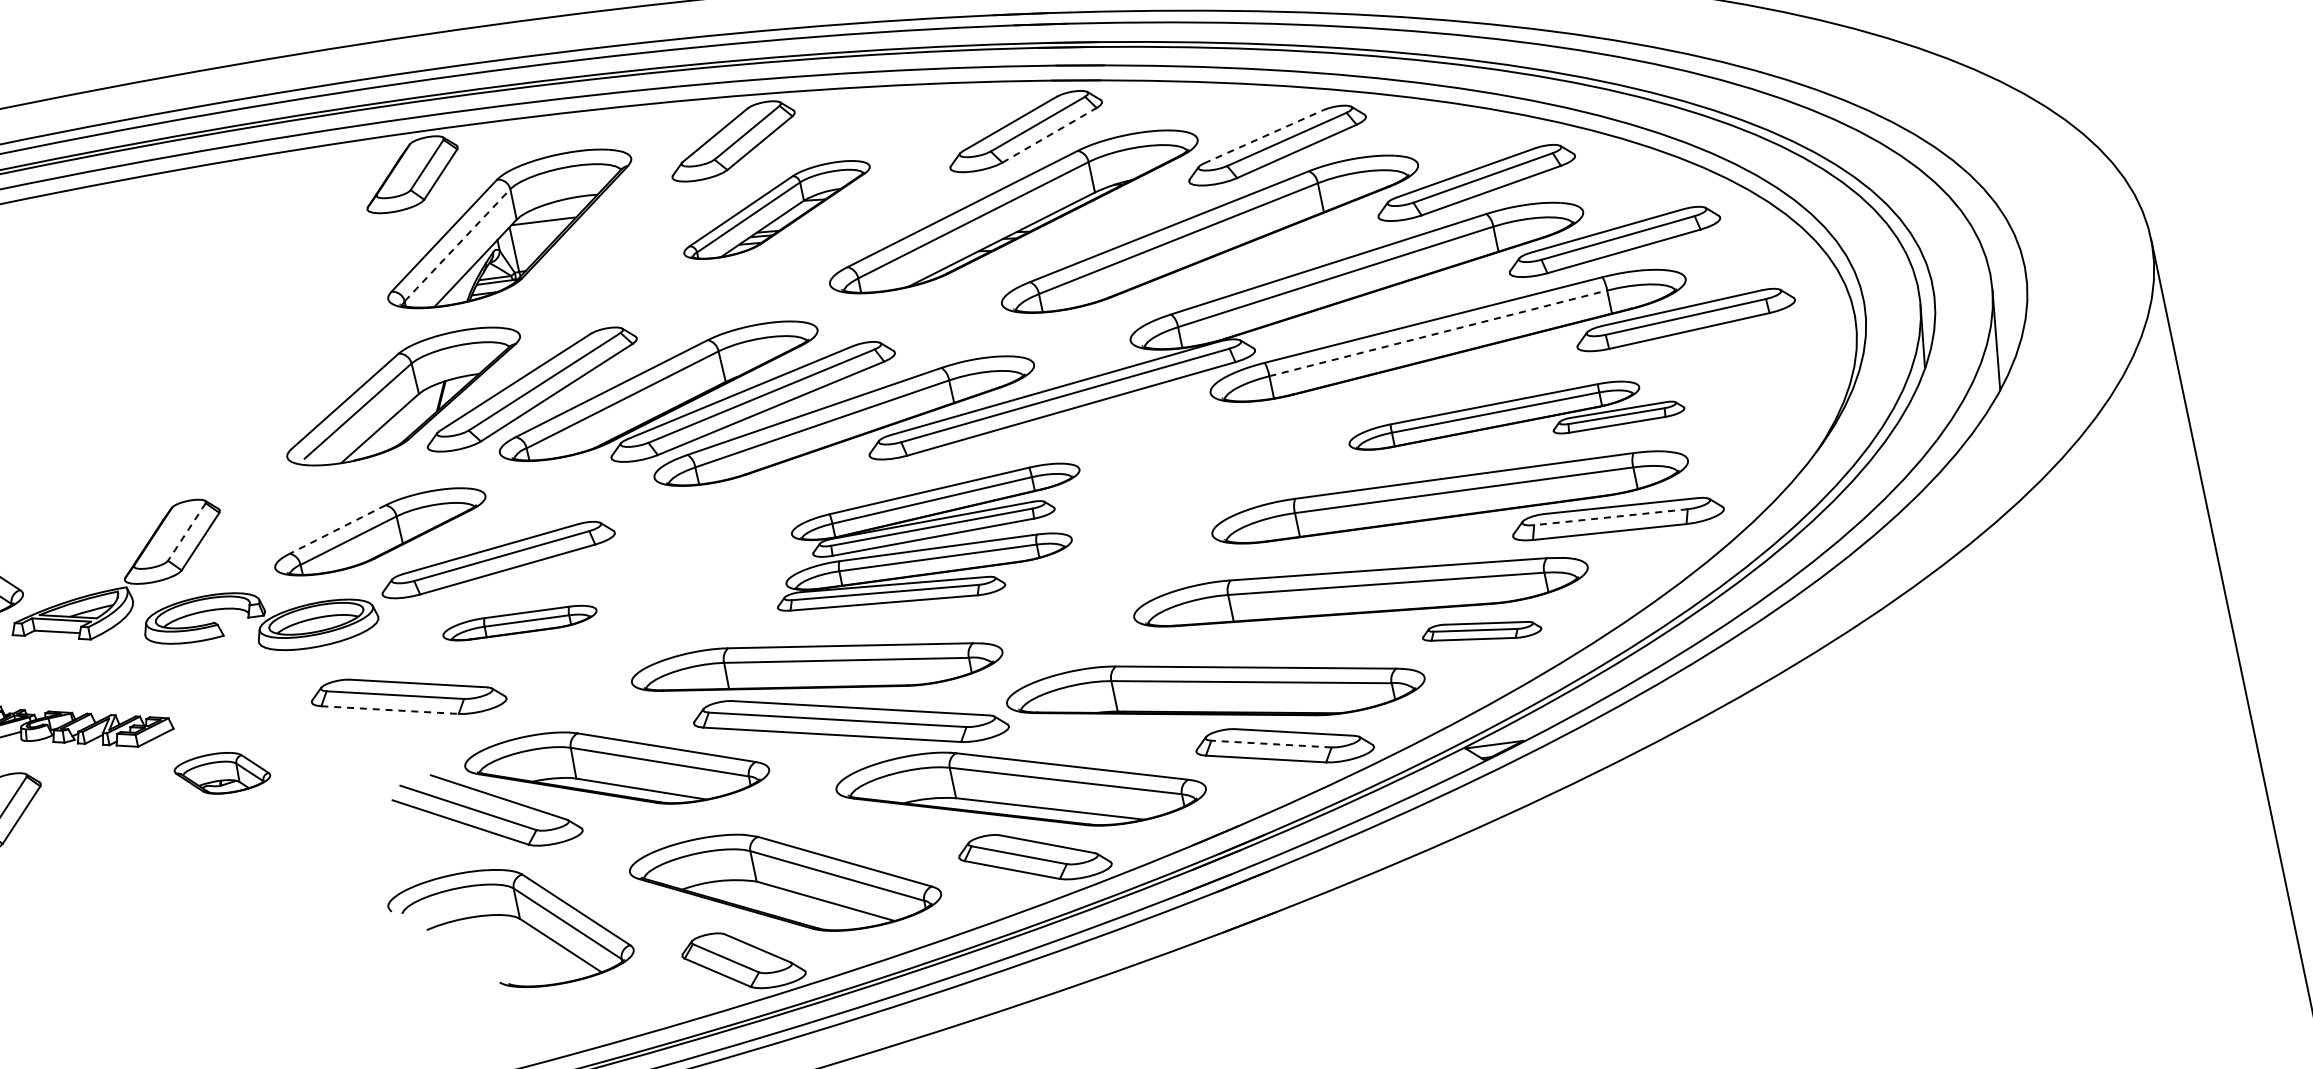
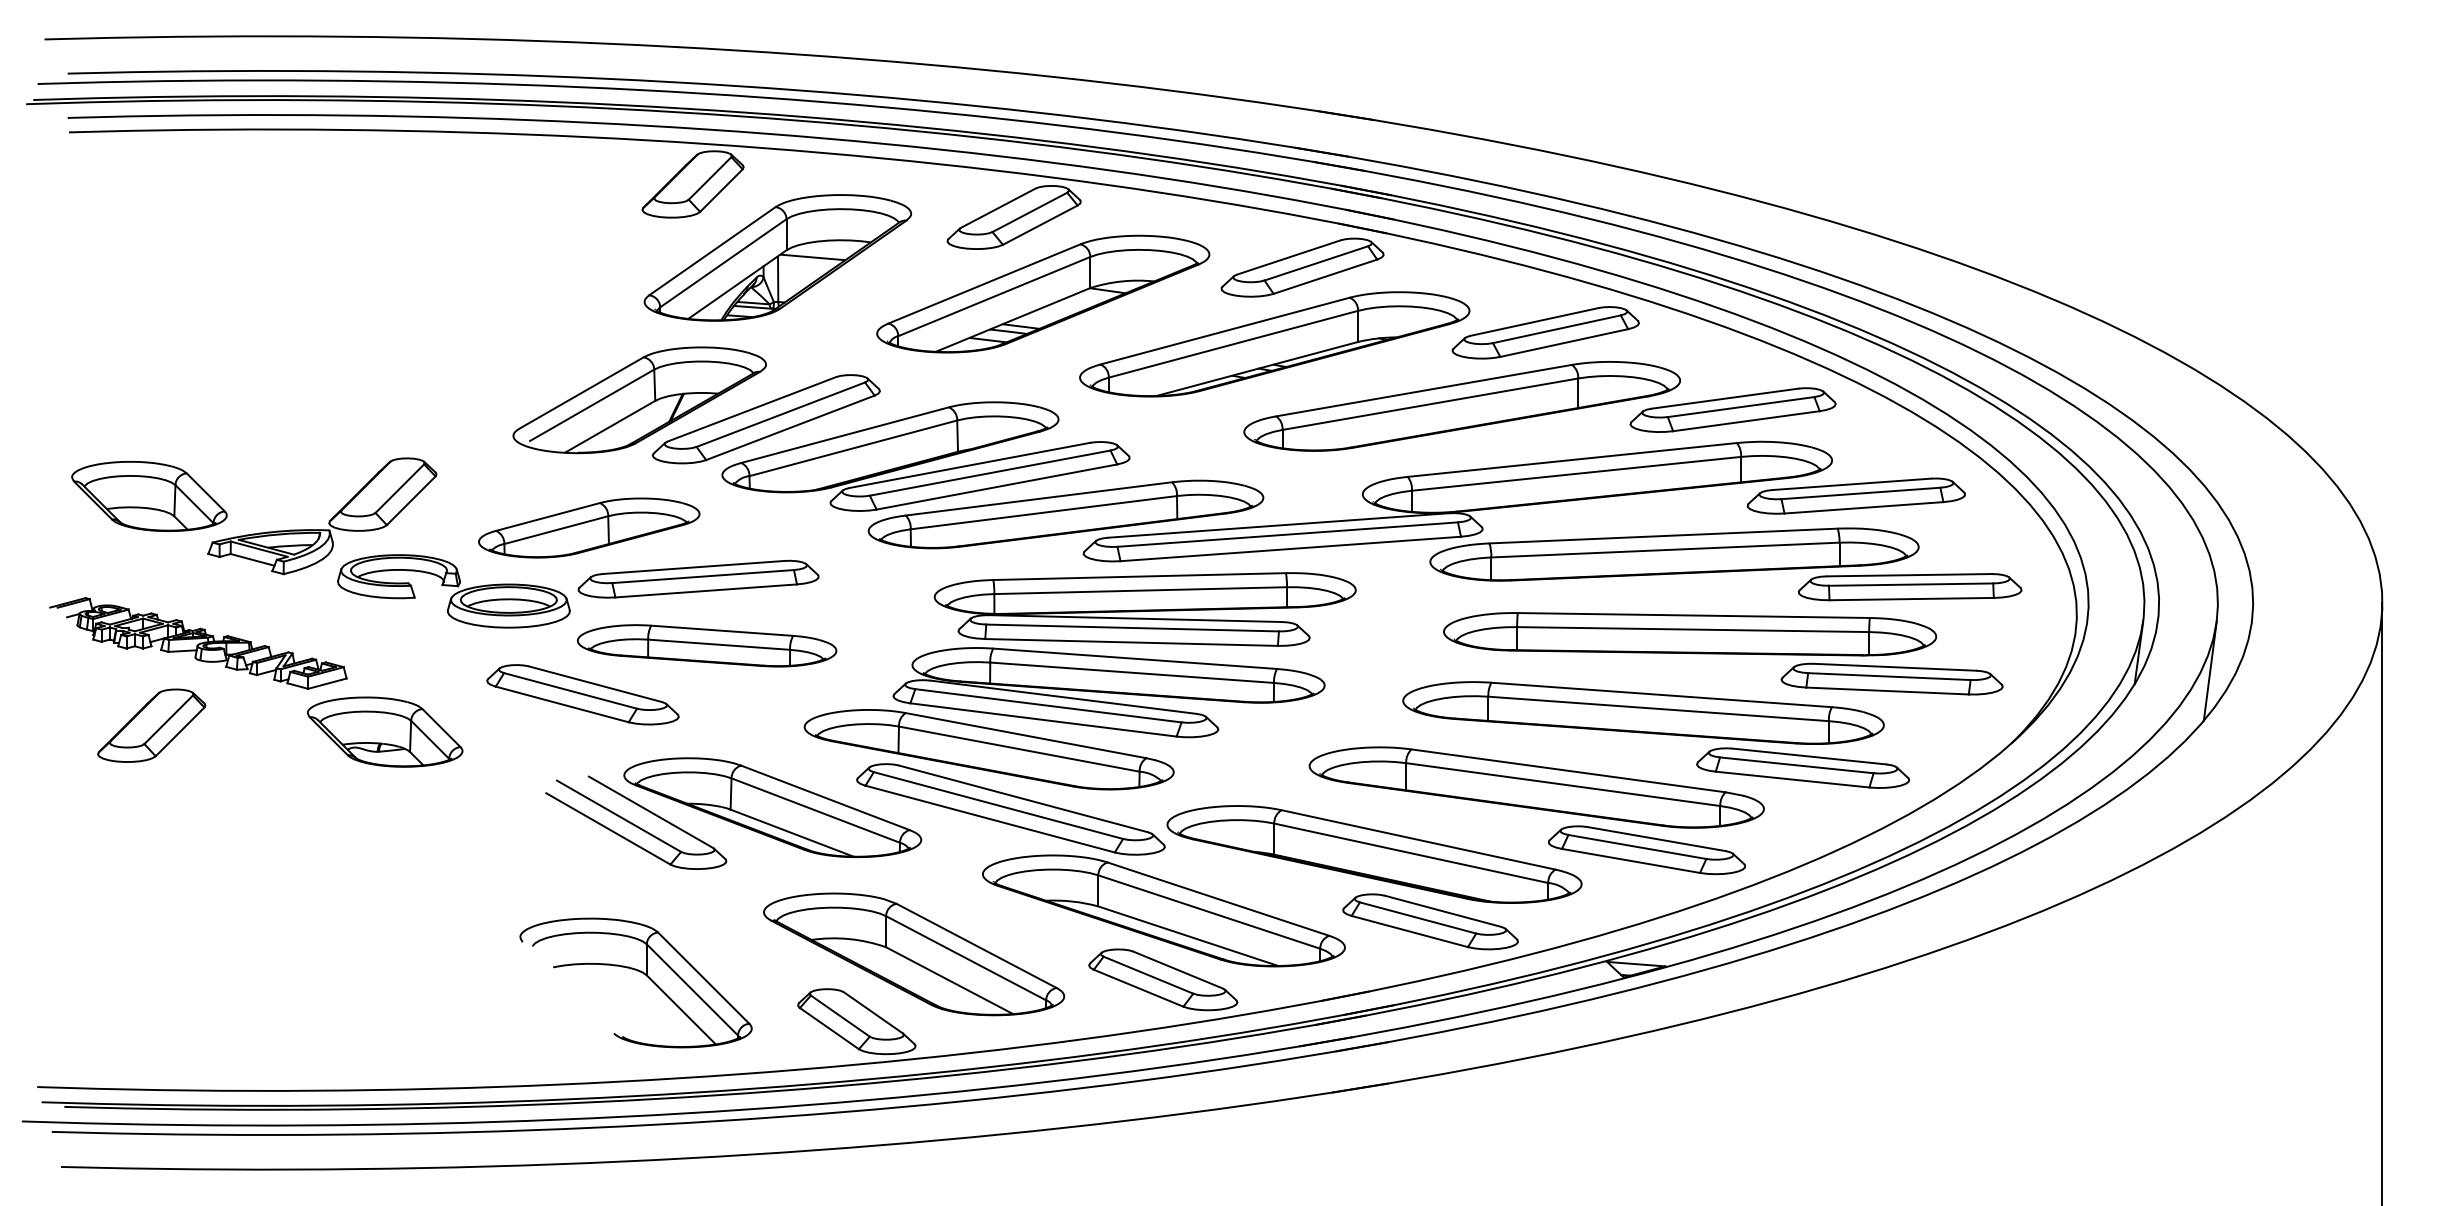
line: (1049, 135) -> (1325, 276), dashed -> solid
line: (1264, 136) -> (1535, 321), dashed -> solid
part: (777, 209) -> (1043, 293), size x1.67
line: (457, 244) -> (723, 262), dashed -> solid
line: (1438, 333) -> (1665, 550), dashed -> solid
part: (1516, 422) -> (1723, 653), size x1.67
line: (1610, 517) -> (1796, 765), dashed -> solid
line: (338, 528) -> (548, 516), dashed -> solid
line: (186, 532) -> (399, 489), dashed -> solid
part: (930, 547) -> (1124, 655), size x1.43
part: (520, 622) -> (707, 645), size x1.67
part: (1481, 631) -> (1646, 850), size x1.67
line: (390, 710) -> (562, 704), dashed -> solid
line: (1270, 743) -> (1417, 917), dashed -> solid
part: (222, 772) -> (385, 731), size x1.67
part: (512, 917) -> (639, 972), moved

